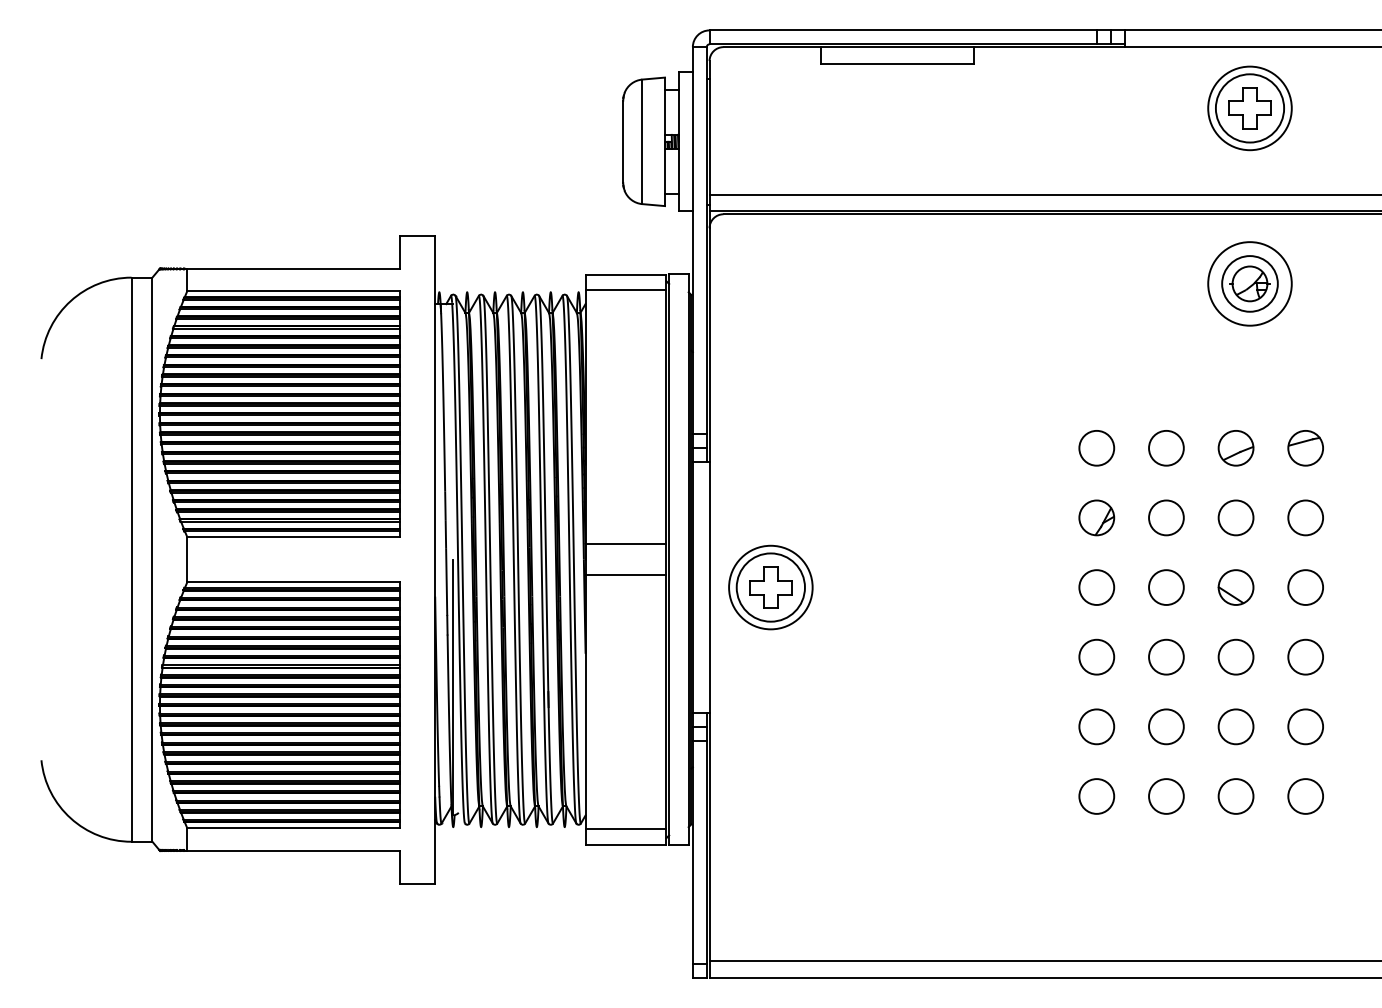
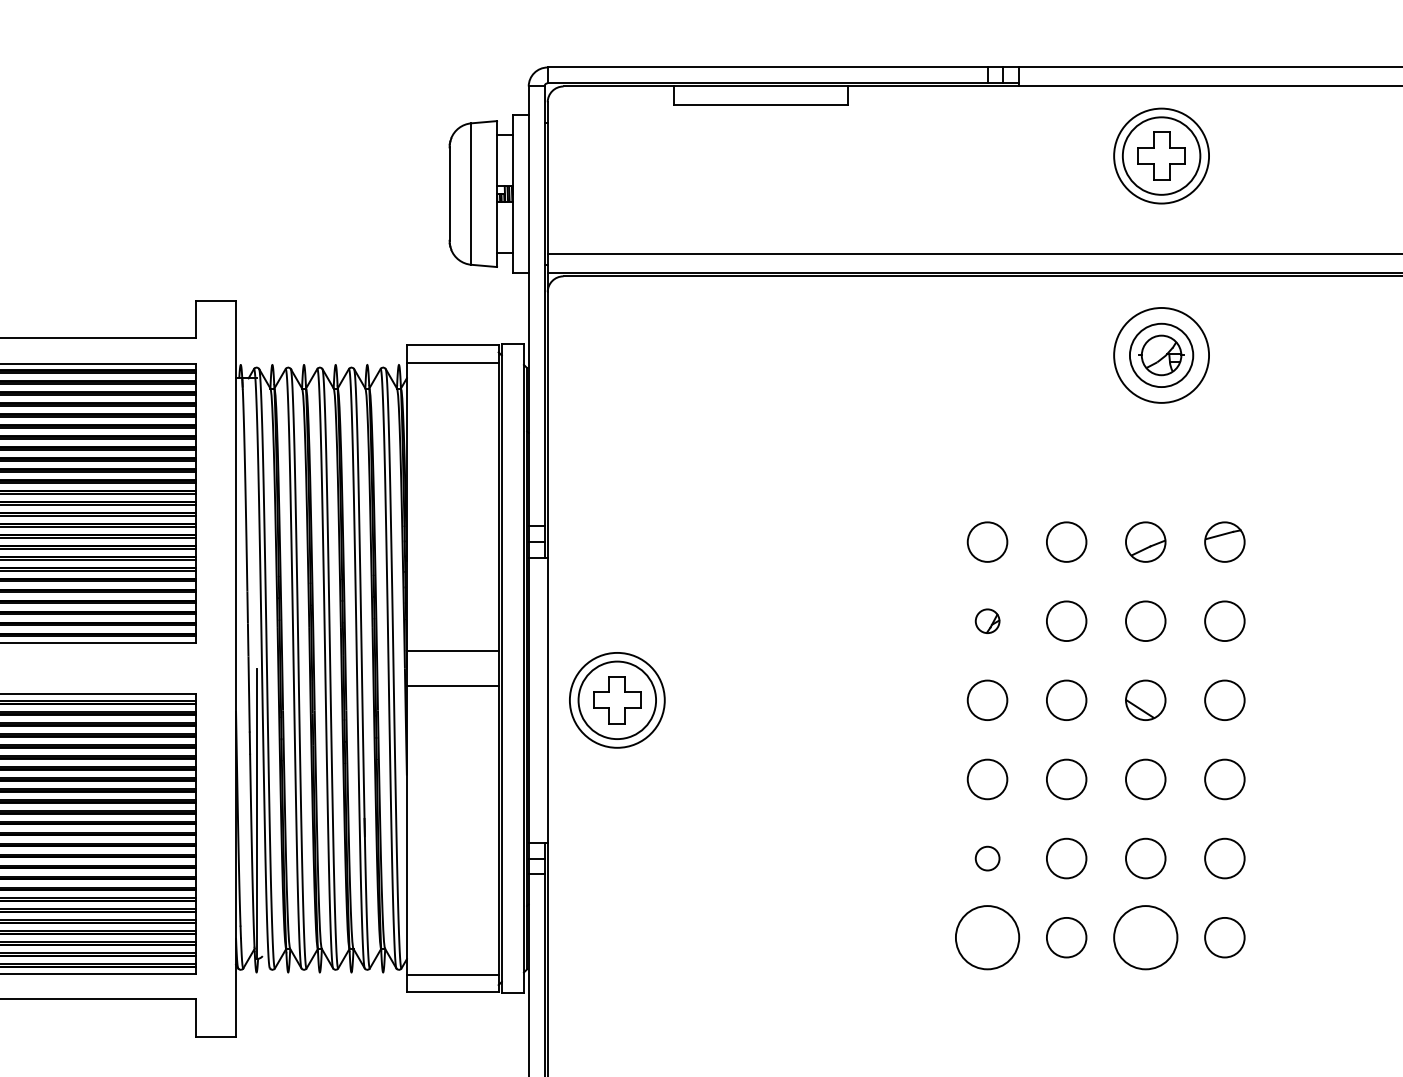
part: (1096, 517) -> (987, 620), size x0.6
circle: (1096, 726) -> (987, 858), size x0.6
circle: (1096, 796) -> (987, 937), size x1.6
circle: (1235, 796) -> (1145, 937), size x1.6

